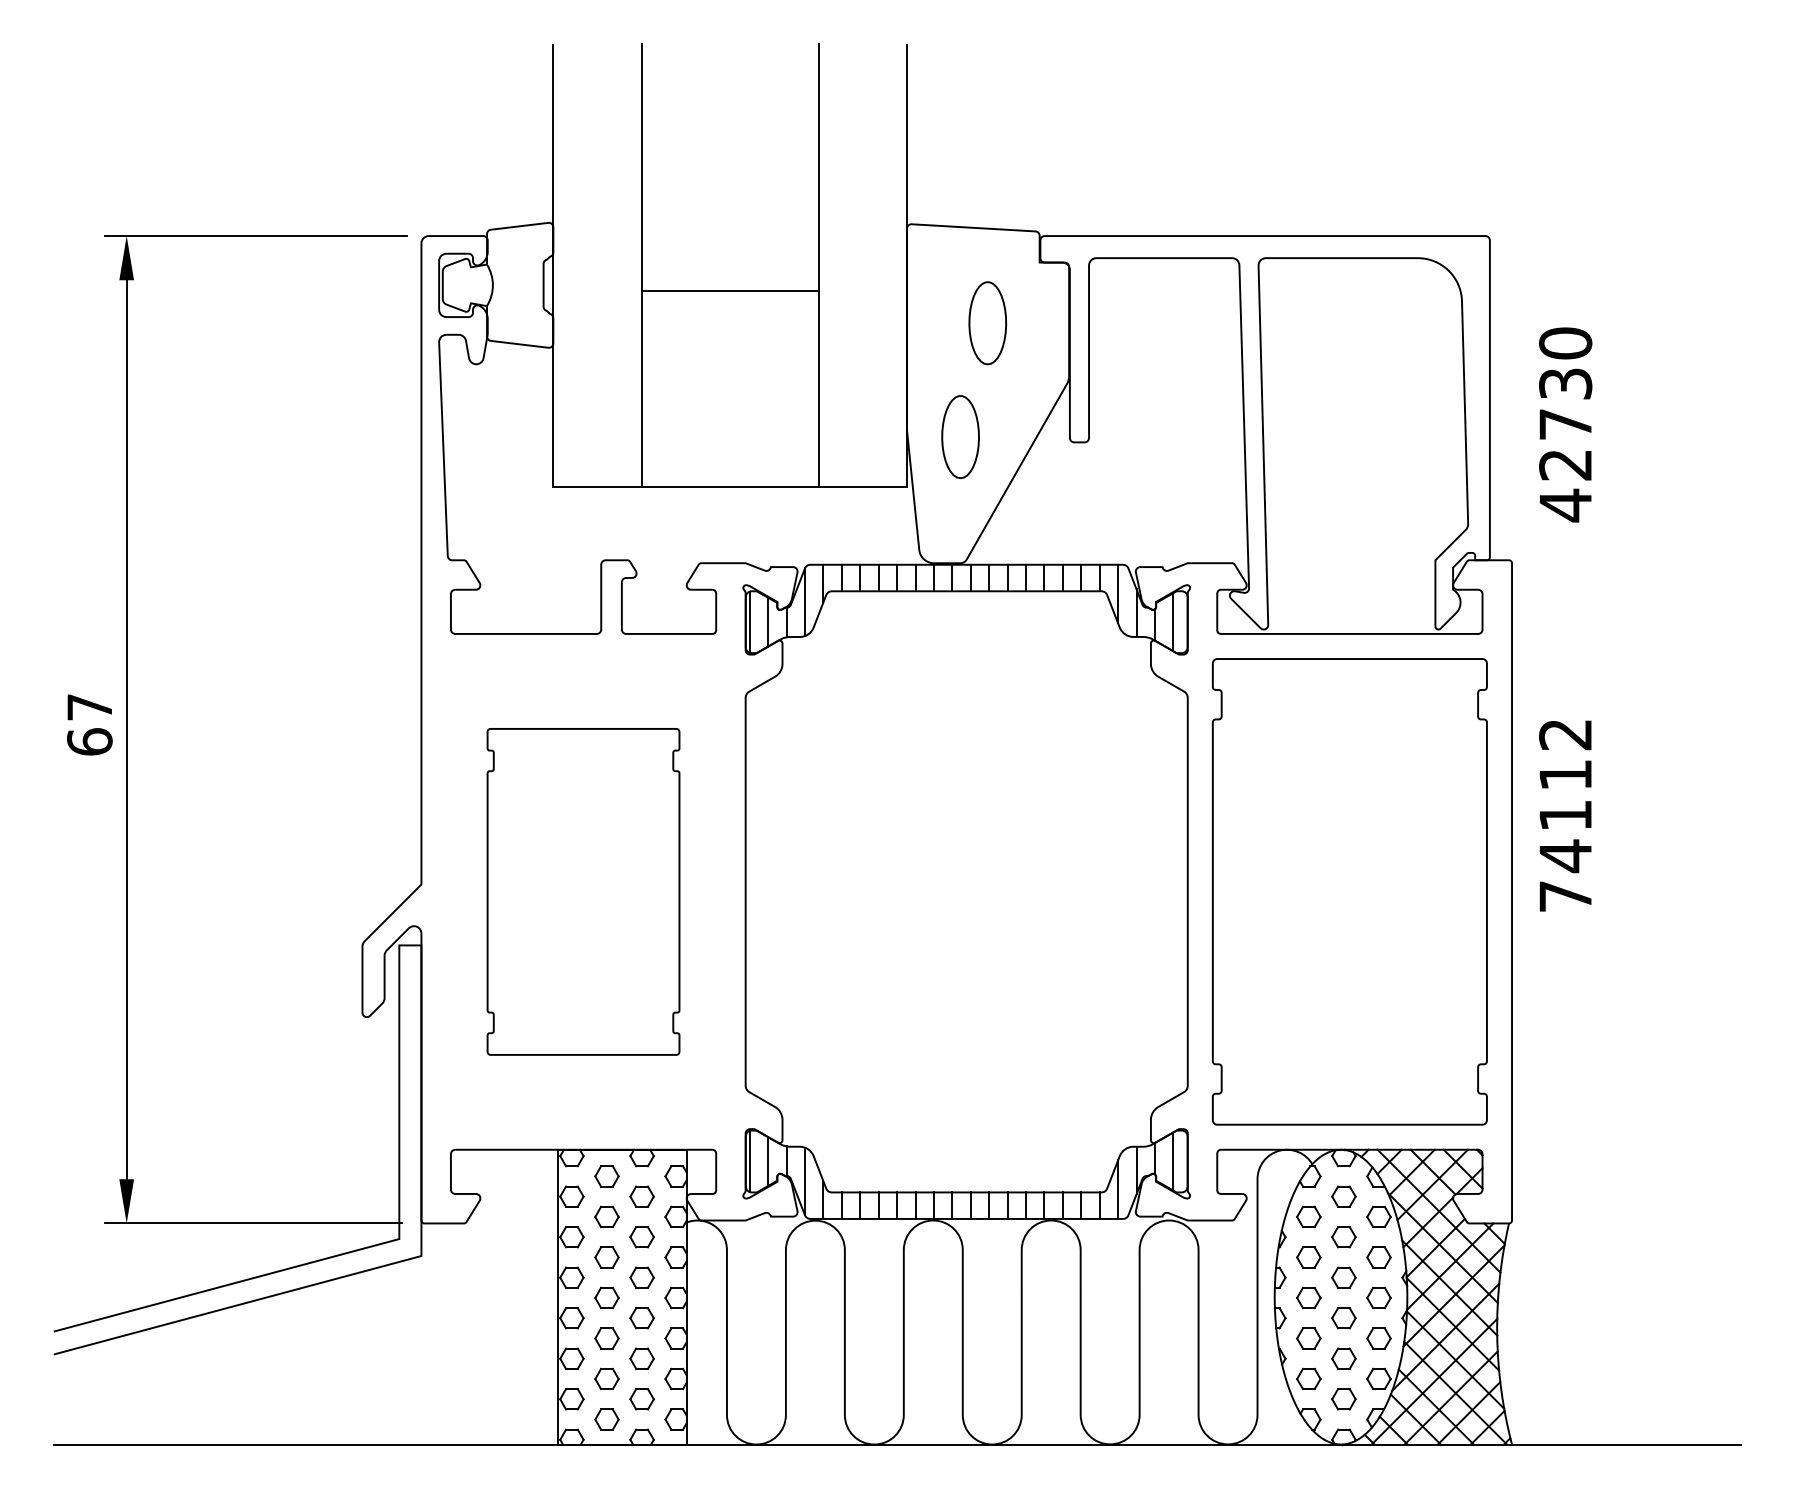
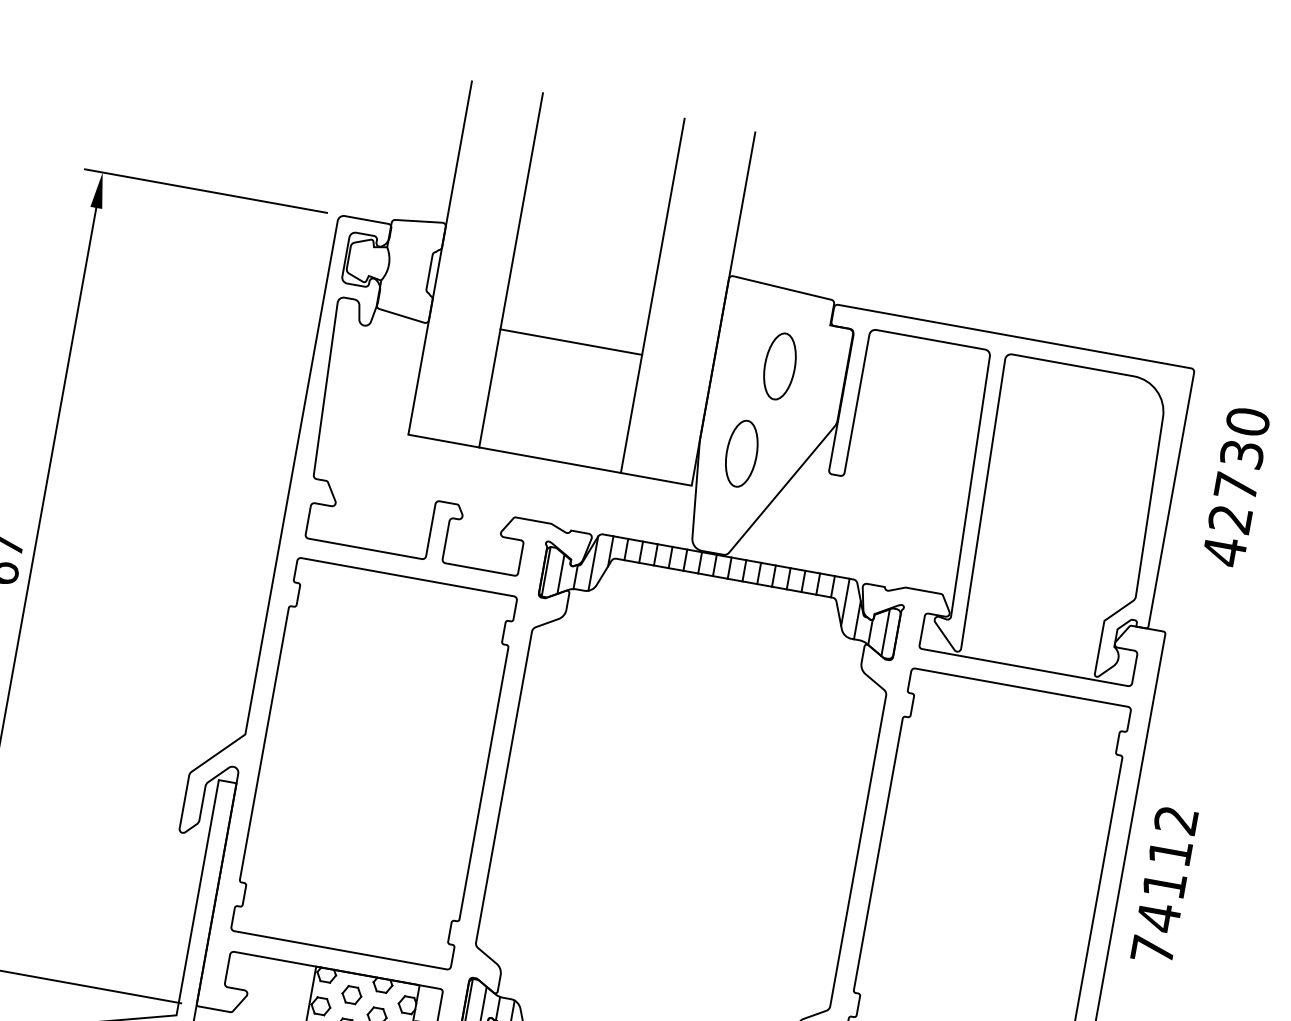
line: (729, 291) -> (570, 342), moved
text: (1565, 424) -> (1236, 486), moved
text: (1565, 815) -> (1164, 884), moved
part: (583, 891) -> (374, 763), size x1.43

